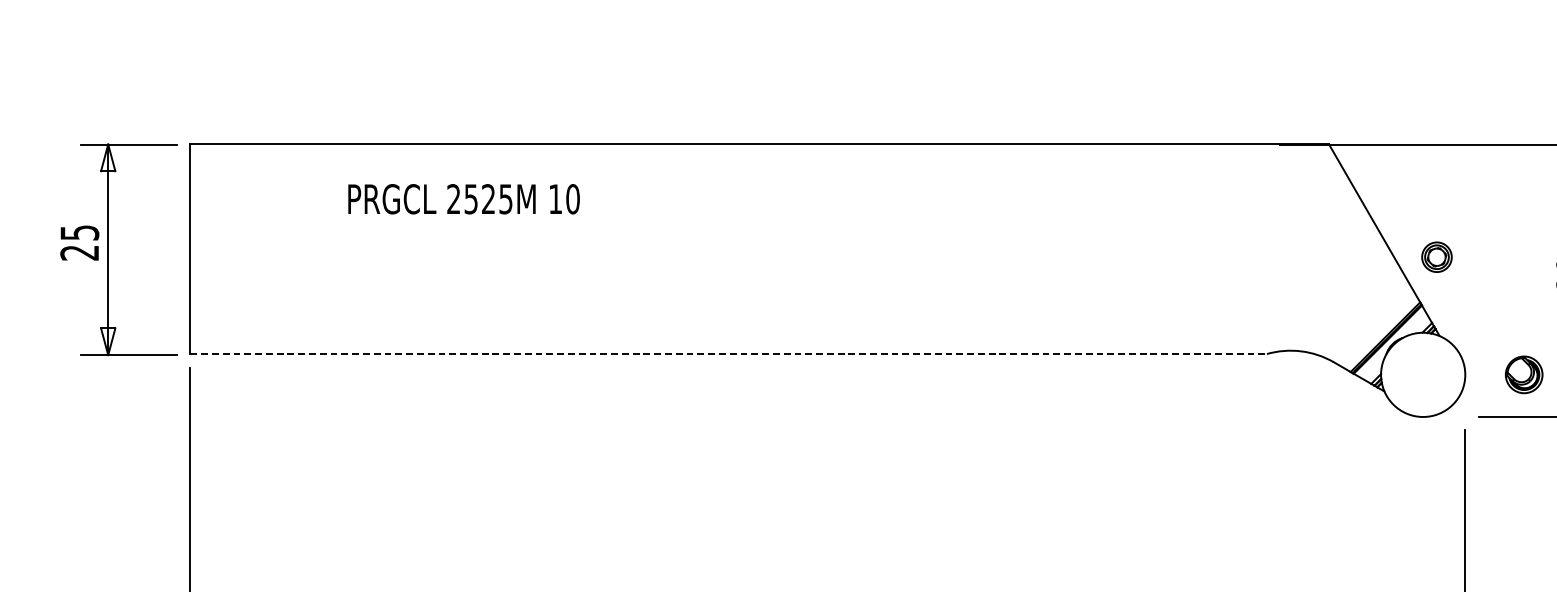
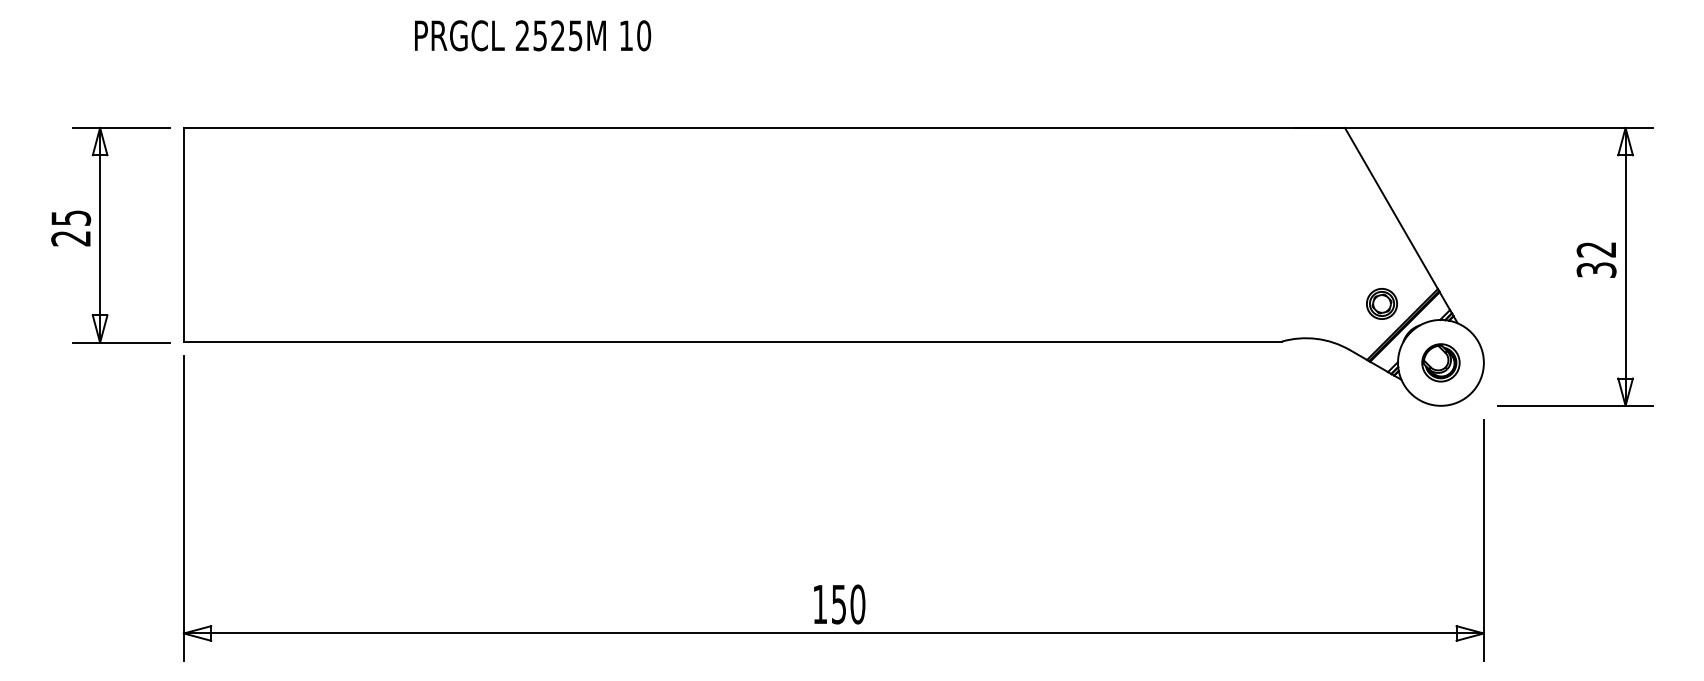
text: (464, 198) -> (533, 35), moved
part: (1436, 256) -> (1381, 303), moved
line: (728, 353) -> (732, 341), dashed -> solid
part: (1523, 374) -> (1440, 362), moved

